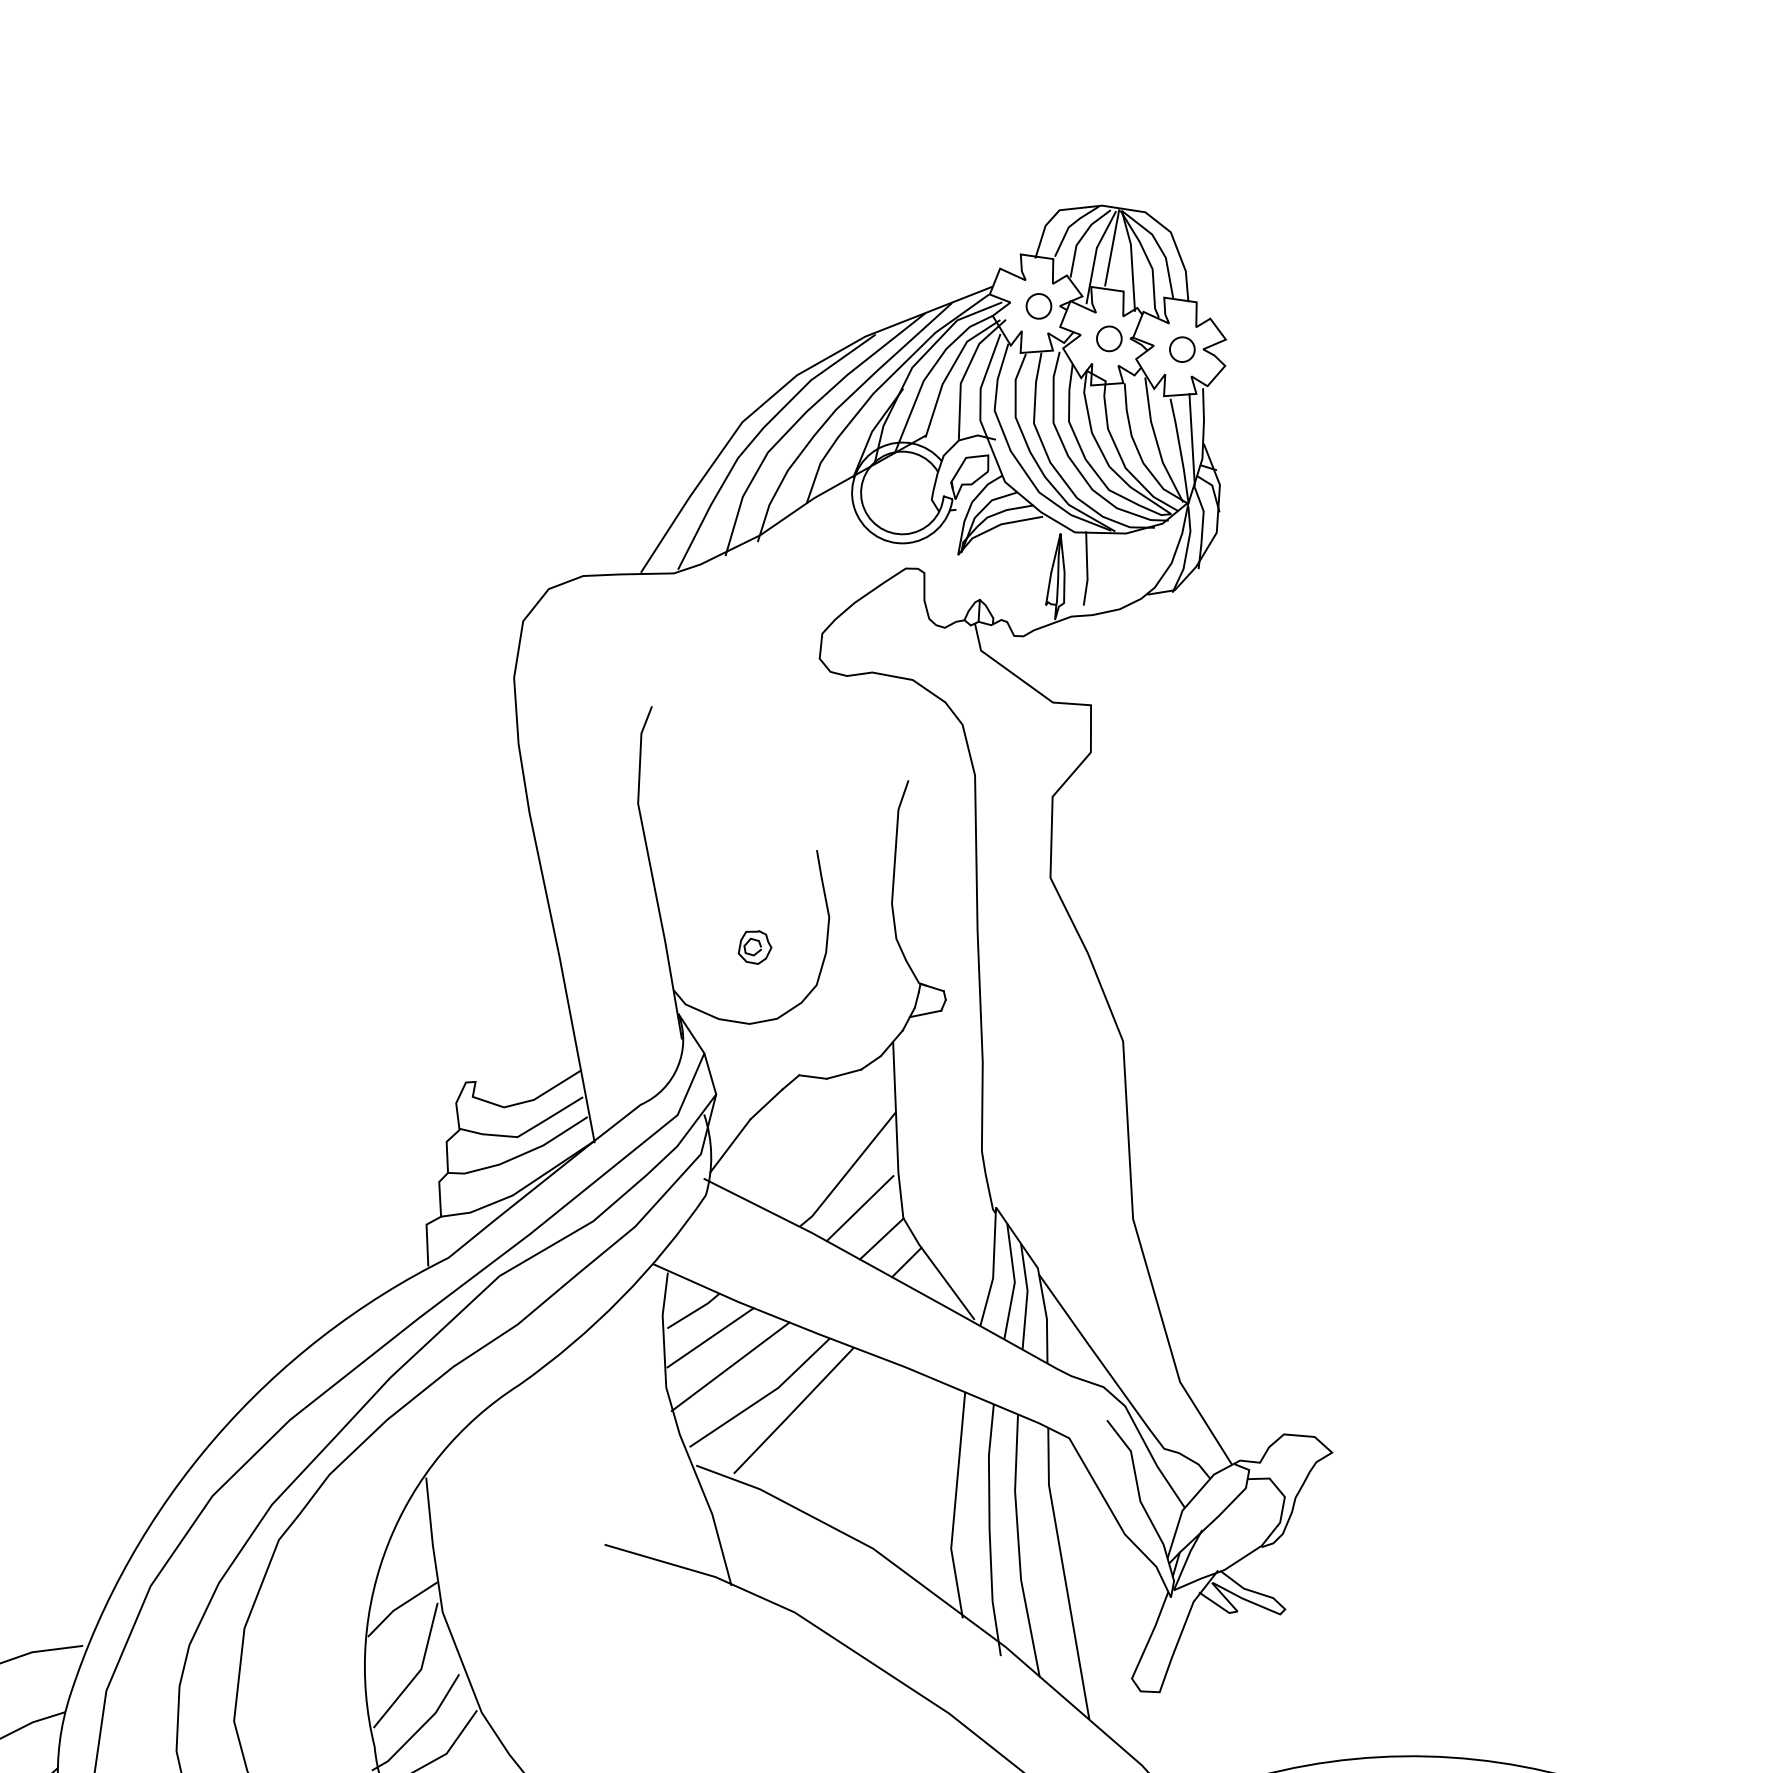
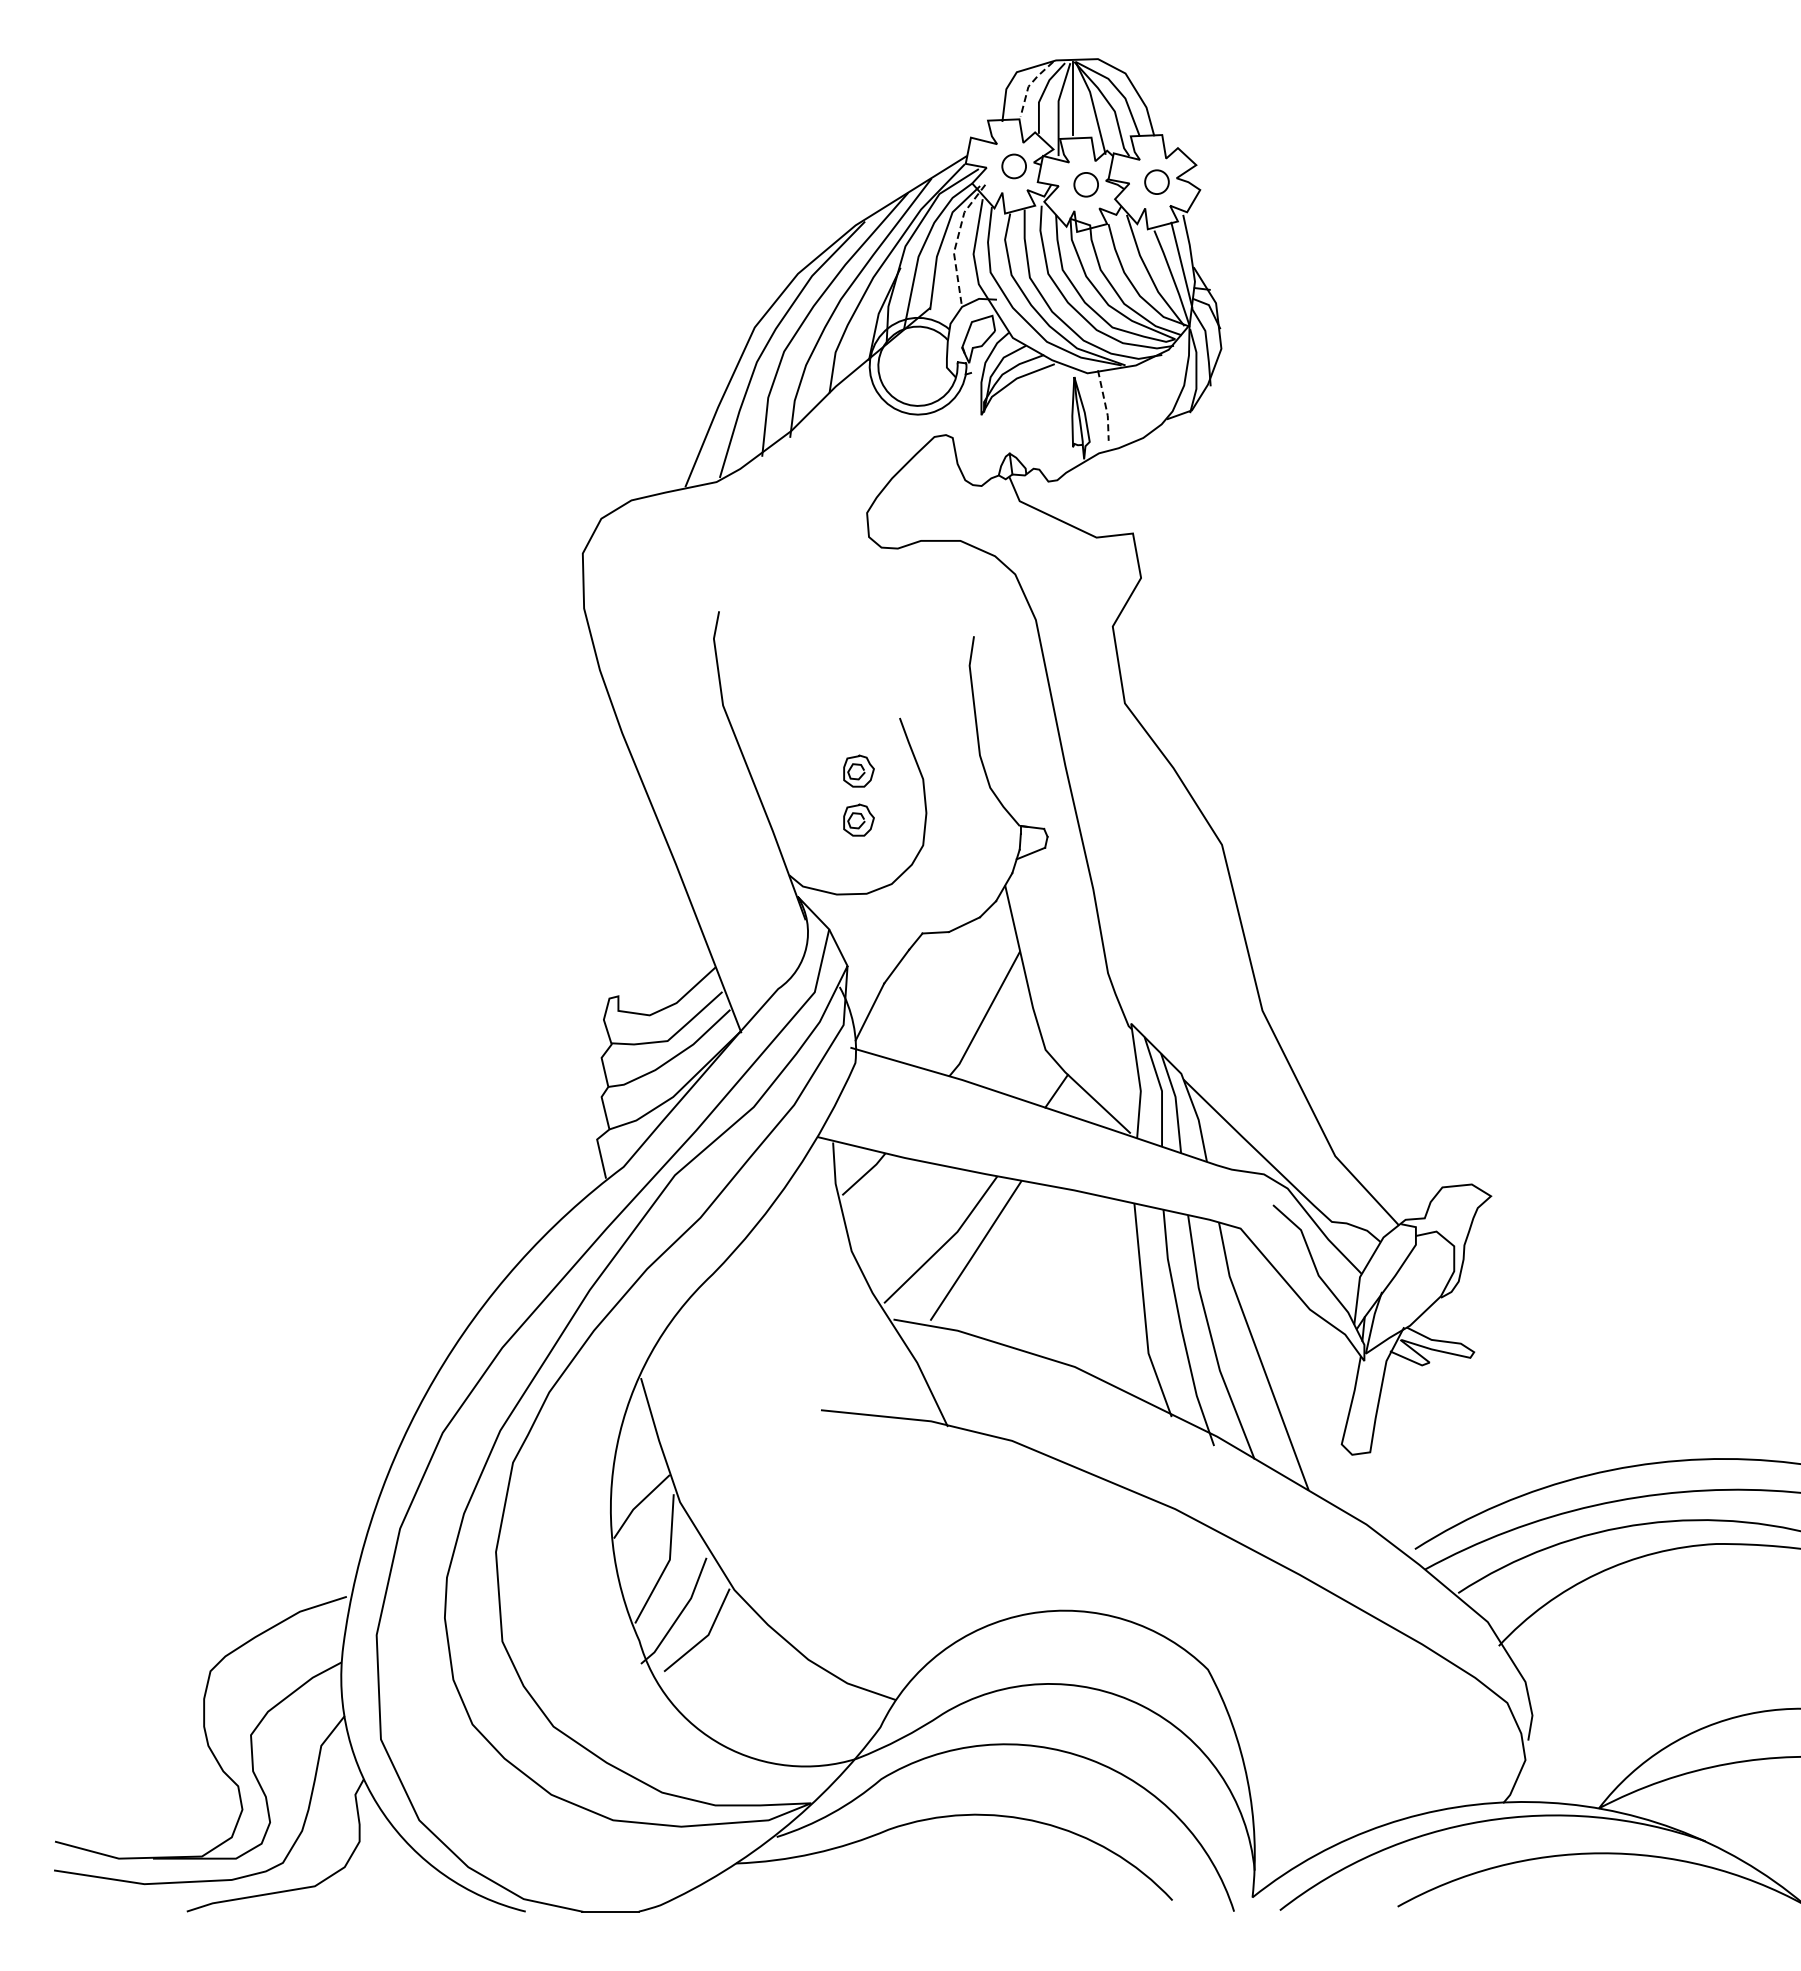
line: (1070, 226) -> (1029, 85), solid -> dashed
line: (965, 373) -> (956, 242), solid -> dashed
line: (1086, 569) -> (1105, 406), solid -> dashed
part: (764, 896) -> (858, 770), added
line: (859, 1208) -> (1002, 1048), removed
line: (881, 1238) -> (1028, 1073), removed
line: (710, 1337) -> (884, 1196), removed
line: (730, 1366) -> (908, 1220), removed

